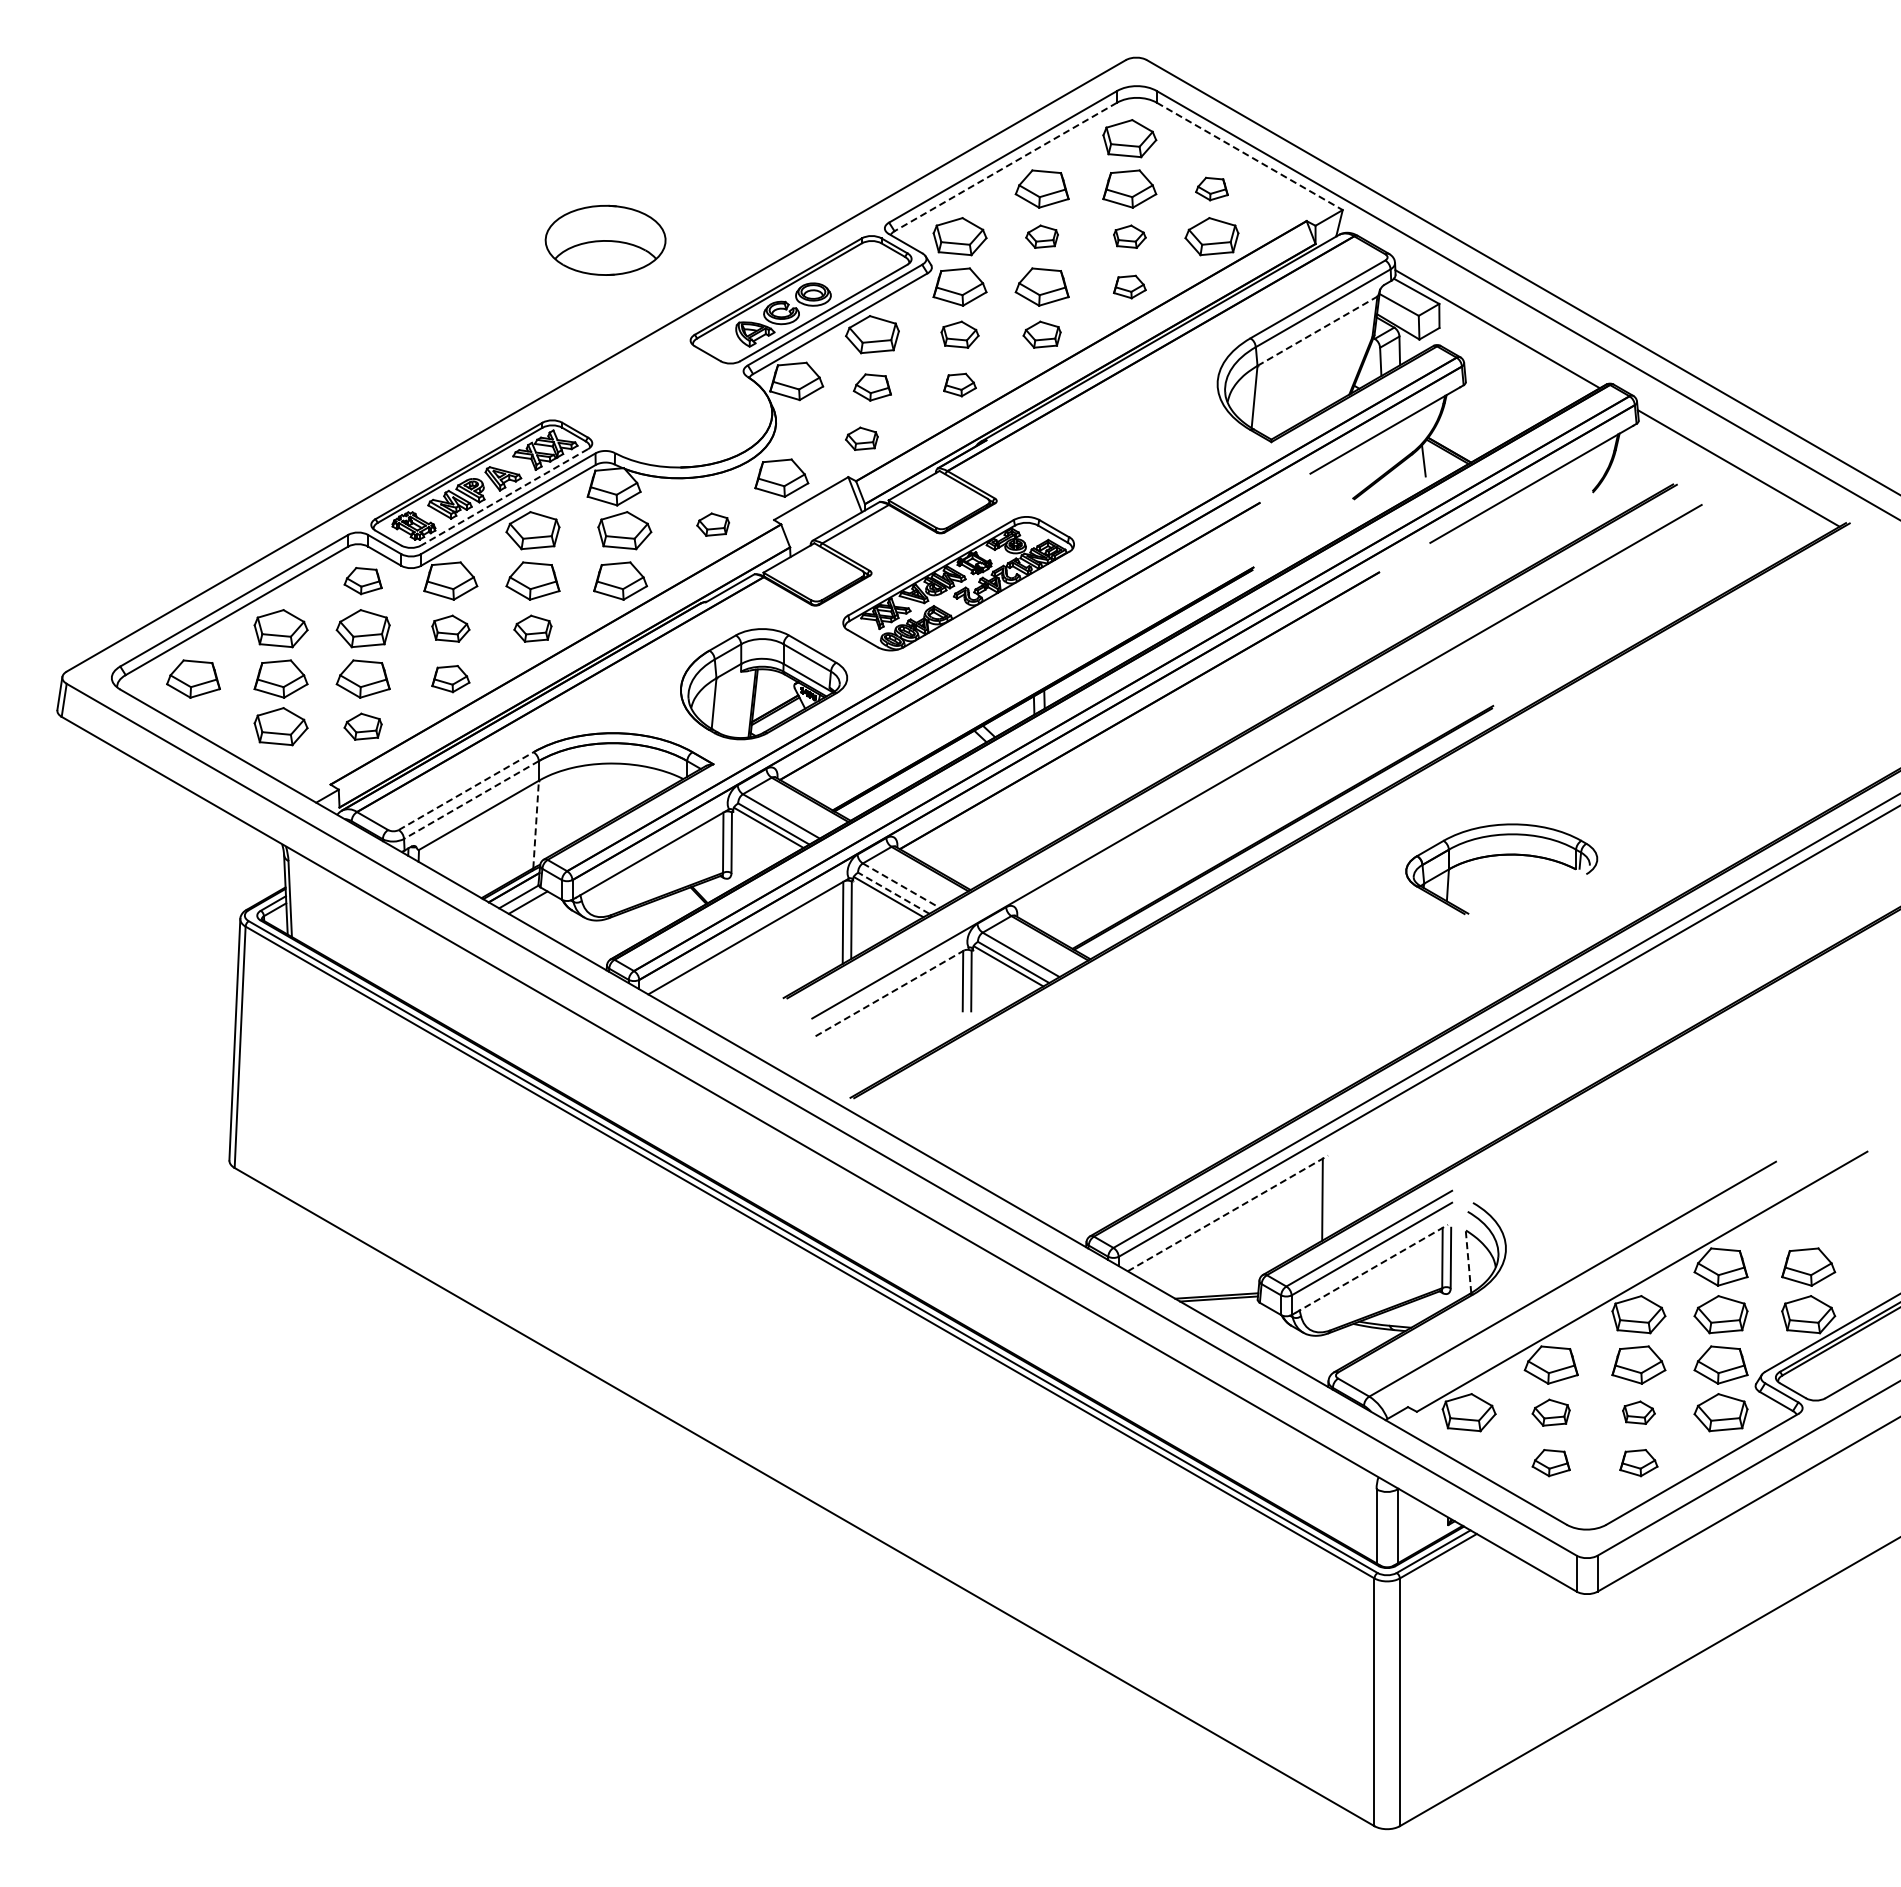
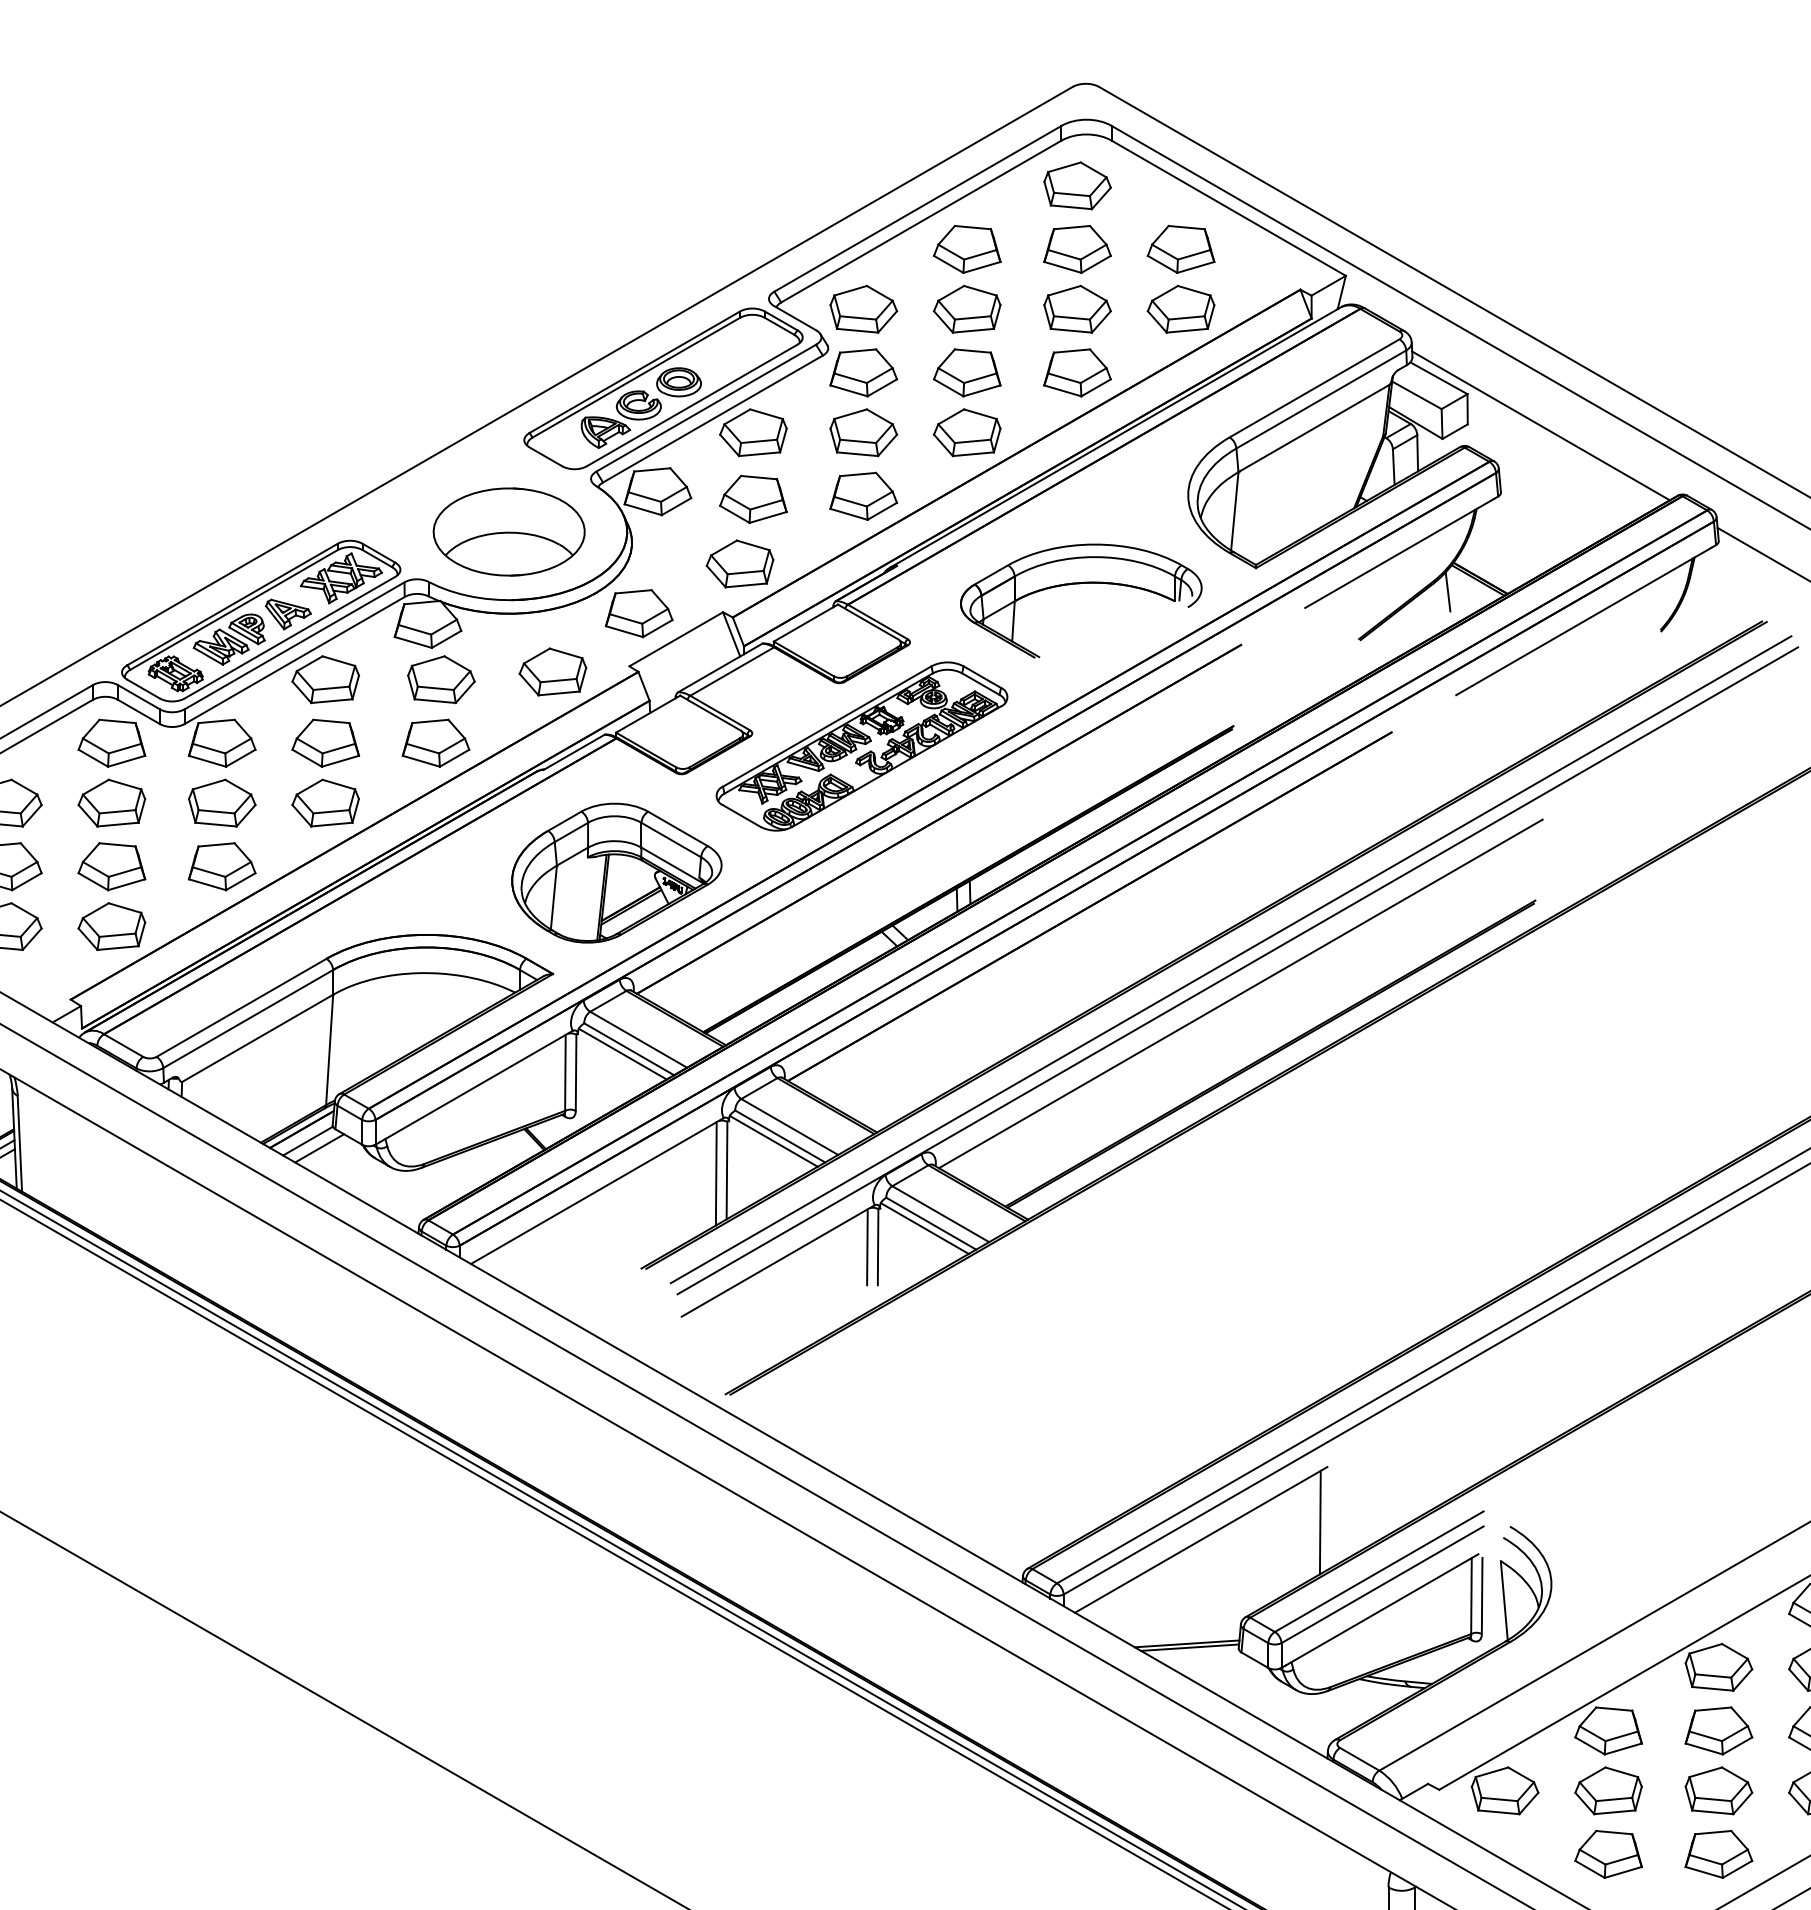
line: (1250, 156) -> (1229, 208), dashed -> solid
line: (1005, 167) -> (920, 222), dashed -> solid
part: (1211, 188) -> (1180, 248), size x1.67
part: (1041, 236) -> (966, 309), size x1.67
part: (1129, 236) -> (1077, 309), size x1.67
part: (605, 239) -> (509, 530), moved
part: (1129, 286) -> (1077, 372), size x1.67
line: (1317, 330) -> (1314, 427), dashed -> solid
part: (959, 334) -> (863, 432), size x1.43
part: (1041, 334) -> (966, 432), size x1.43
part: (959, 384) -> (863, 495), size x1.67
part: (872, 387) -> (753, 499), size x1.43
part: (861, 438) -> (739, 563), size x1.67
line: (504, 497) -> (289, 637), dashed -> solid
part: (712, 524) -> (551, 671), size x1.67
part: (362, 580) -> (110, 742), size x1.43
part: (450, 628) -> (221, 802), size x1.43
part: (532, 628) -> (325, 802), size x1.43
part: (450, 678) -> (221, 865), size x1.43
part: (362, 726) -> (110, 926), size x1.43
line: (1251, 752) -> (1230, 959), added
line: (1258, 779) -> (1239, 993), added
line: (466, 791) -> (241, 1008), dashed -> solid
line: (471, 800) -> (248, 1019), dashed -> solid
line: (536, 824) -> (330, 1049), dashed -> solid
part: (1498, 856) -> (1077, 585), moved
line: (901, 885) -> (789, 1126), dashed -> solid
line: (893, 892) -> (779, 1135), dashed -> solid
line: (892, 991) -> (778, 1260), dashed -> solid
line: (1227, 1213) -> (1200, 1539), dashed -> solid
line: (1468, 1261) -> (1504, 1600), dashed -> solid
line: (1371, 1268) -> (1382, 1609), dashed -> solid
part: (1550, 1412) -> (1607, 1790), size x1.43
part: (1638, 1412) -> (1718, 1790), size x1.67
part: (1550, 1462) -> (1607, 1853), size x1.43
part: (1638, 1462) -> (1718, 1853), size x1.43

